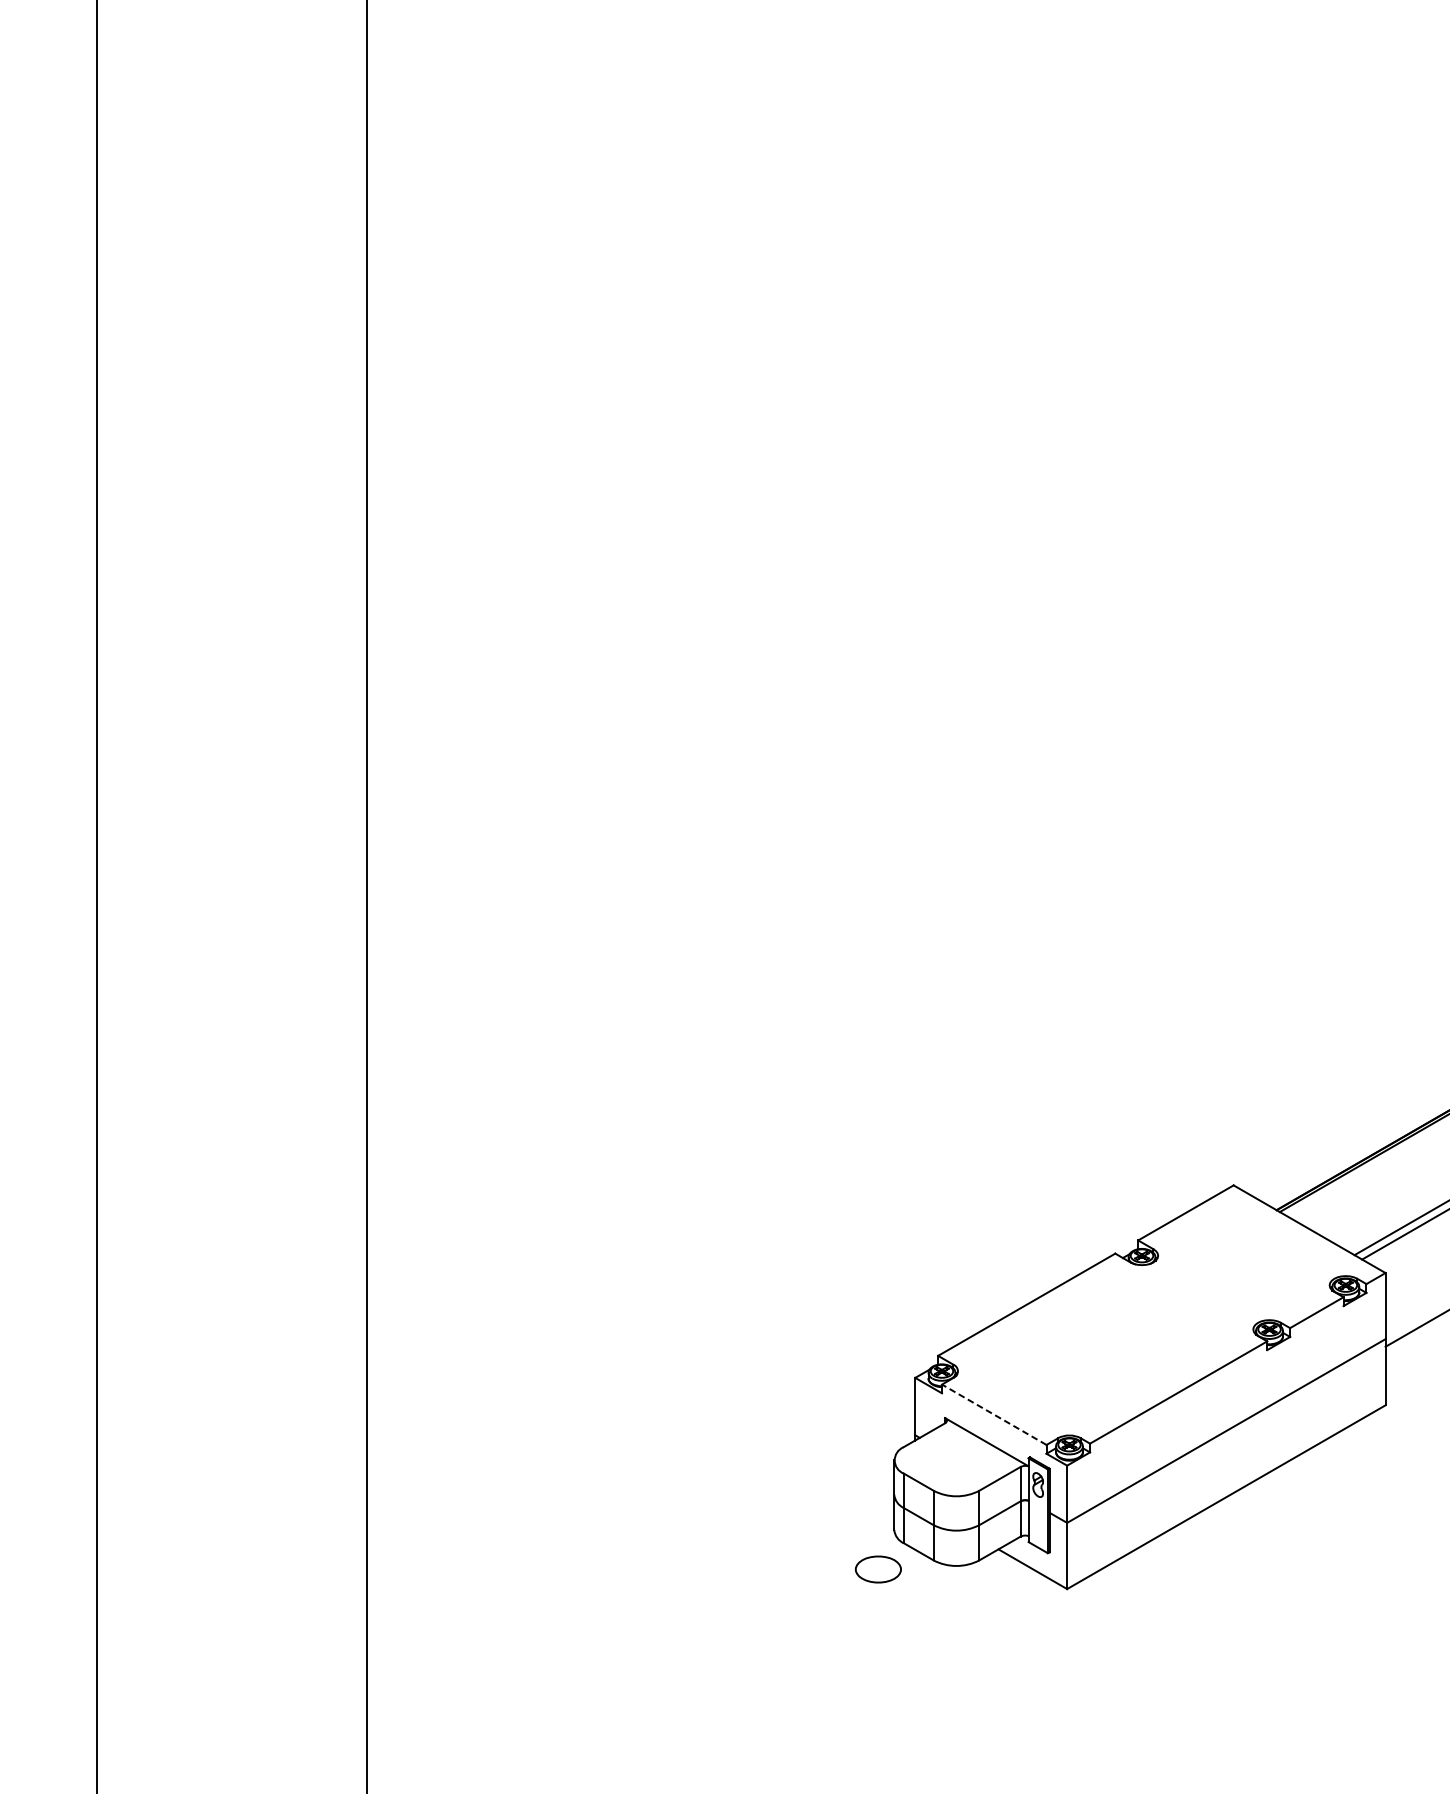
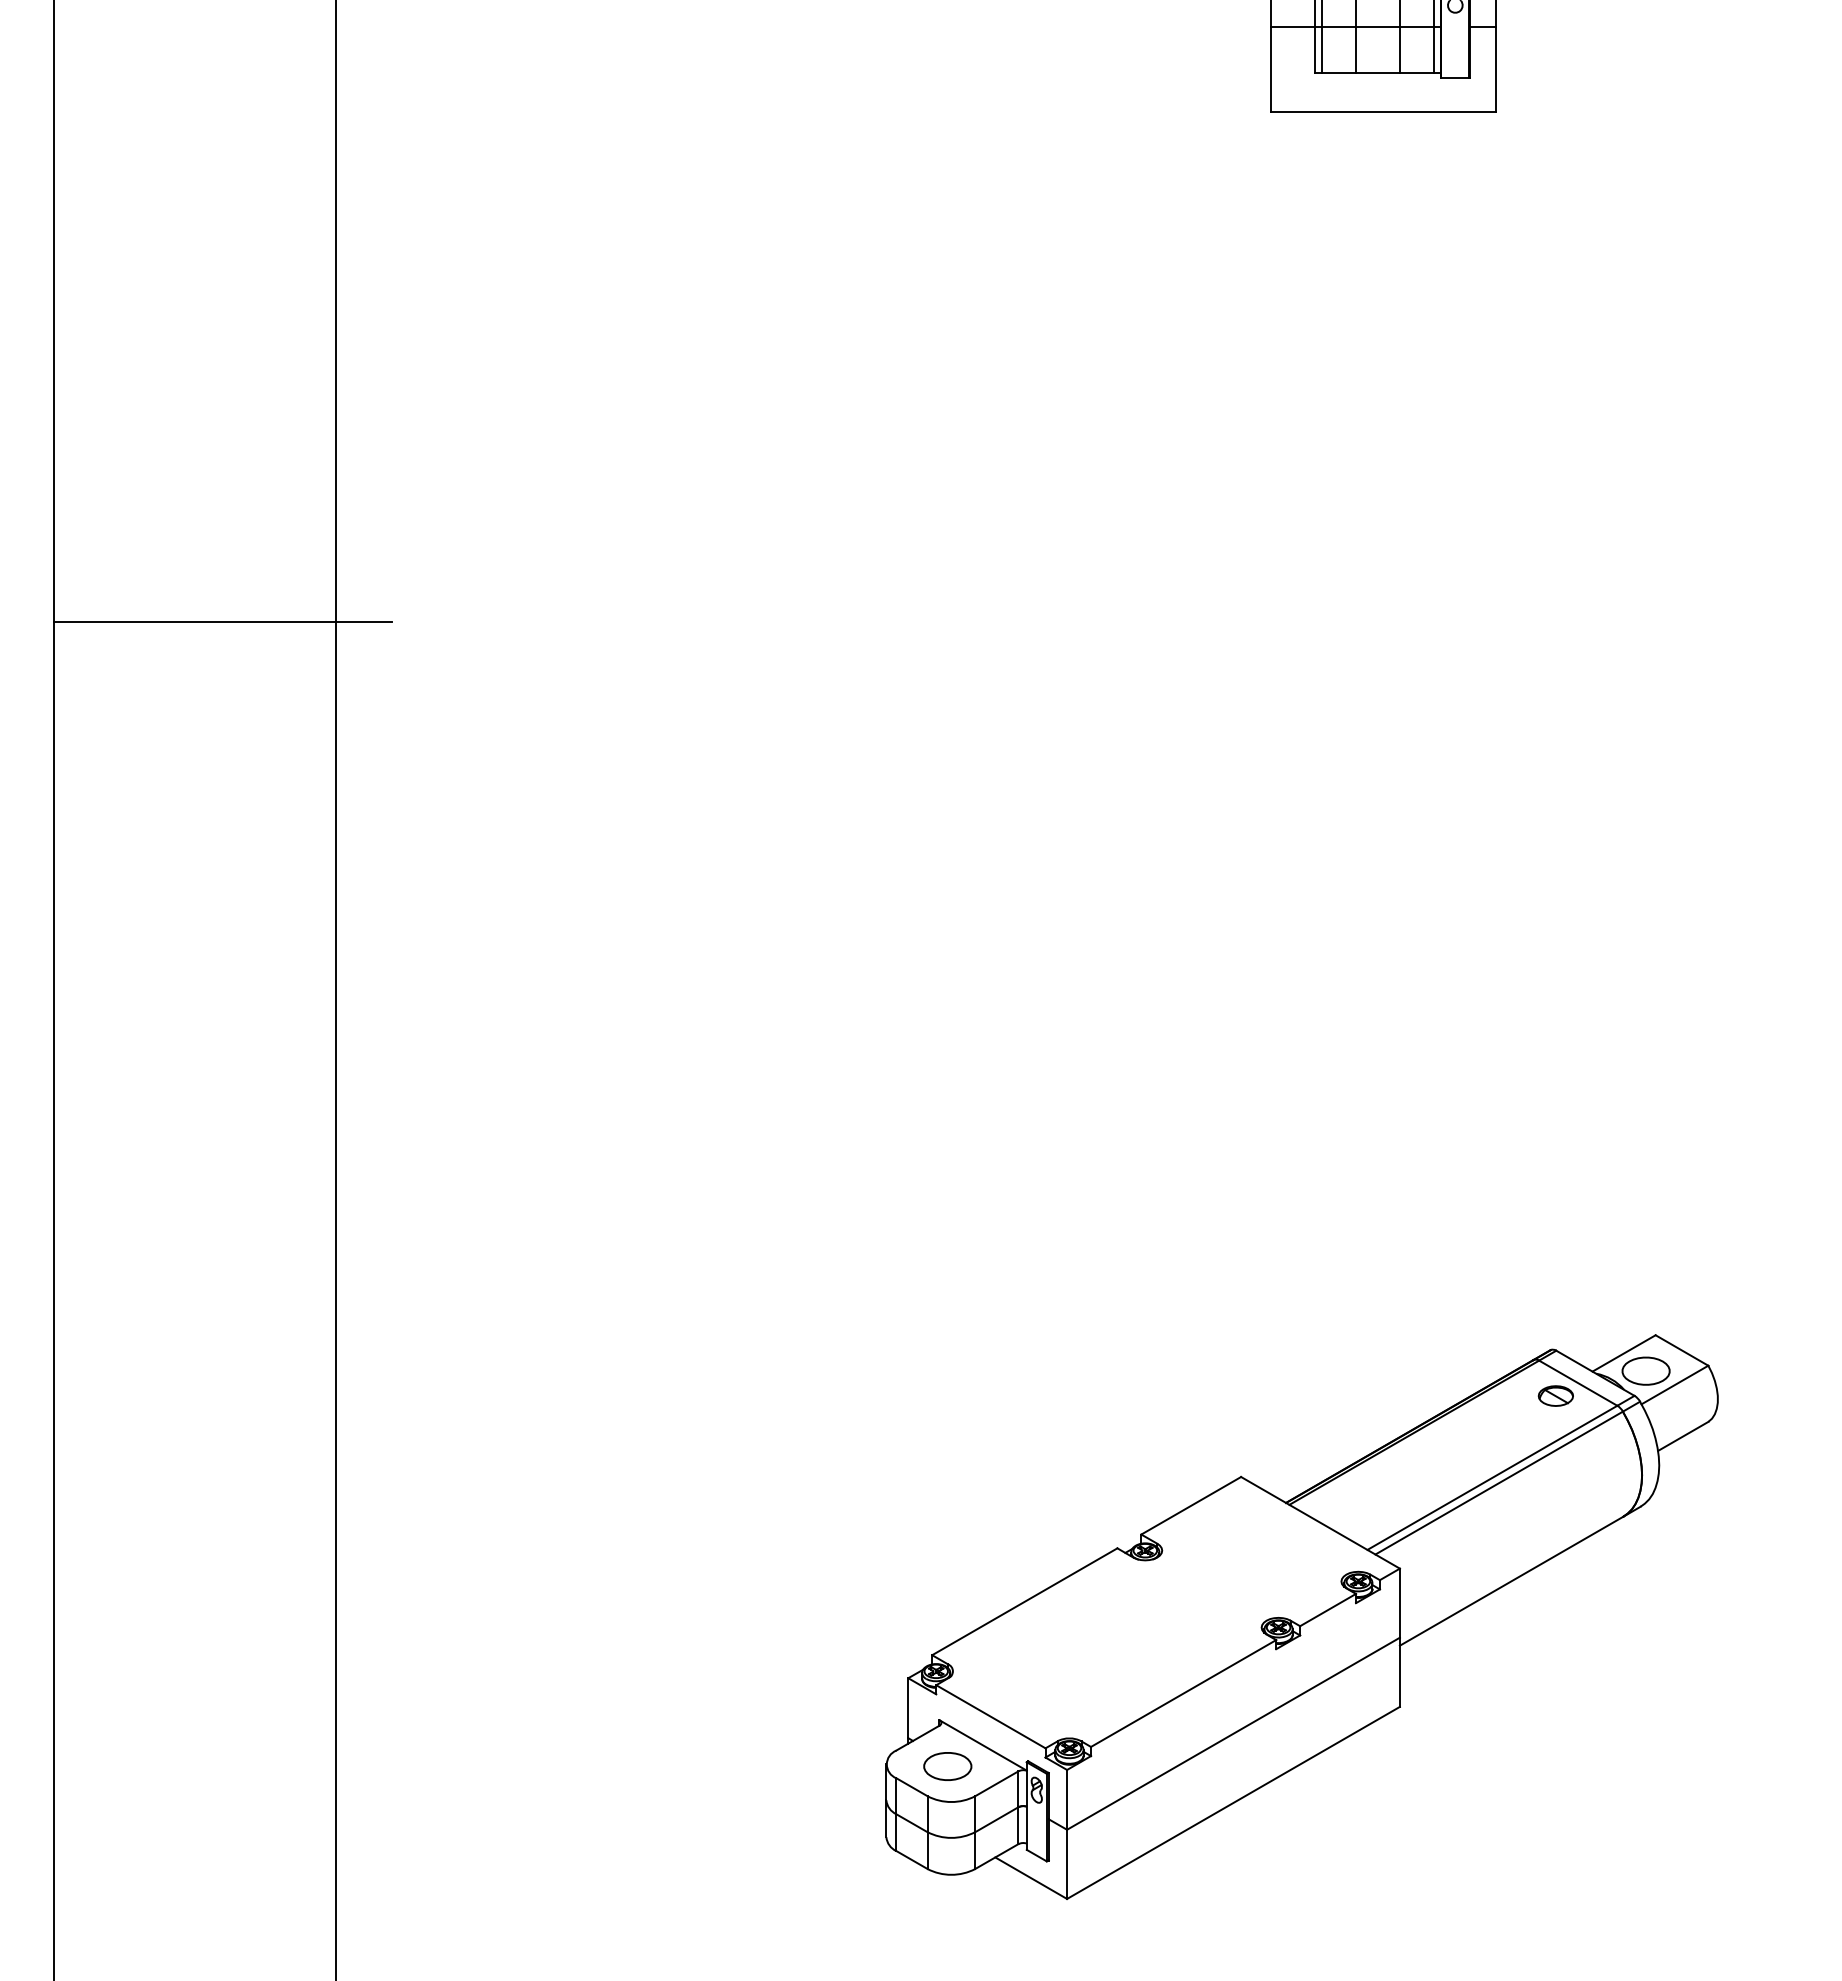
line: (259, 366) -> (222, 621), added
line: (993, 1414) -> (990, 1716), dashed -> solid
part: (878, 1569) -> (947, 1766), moved

